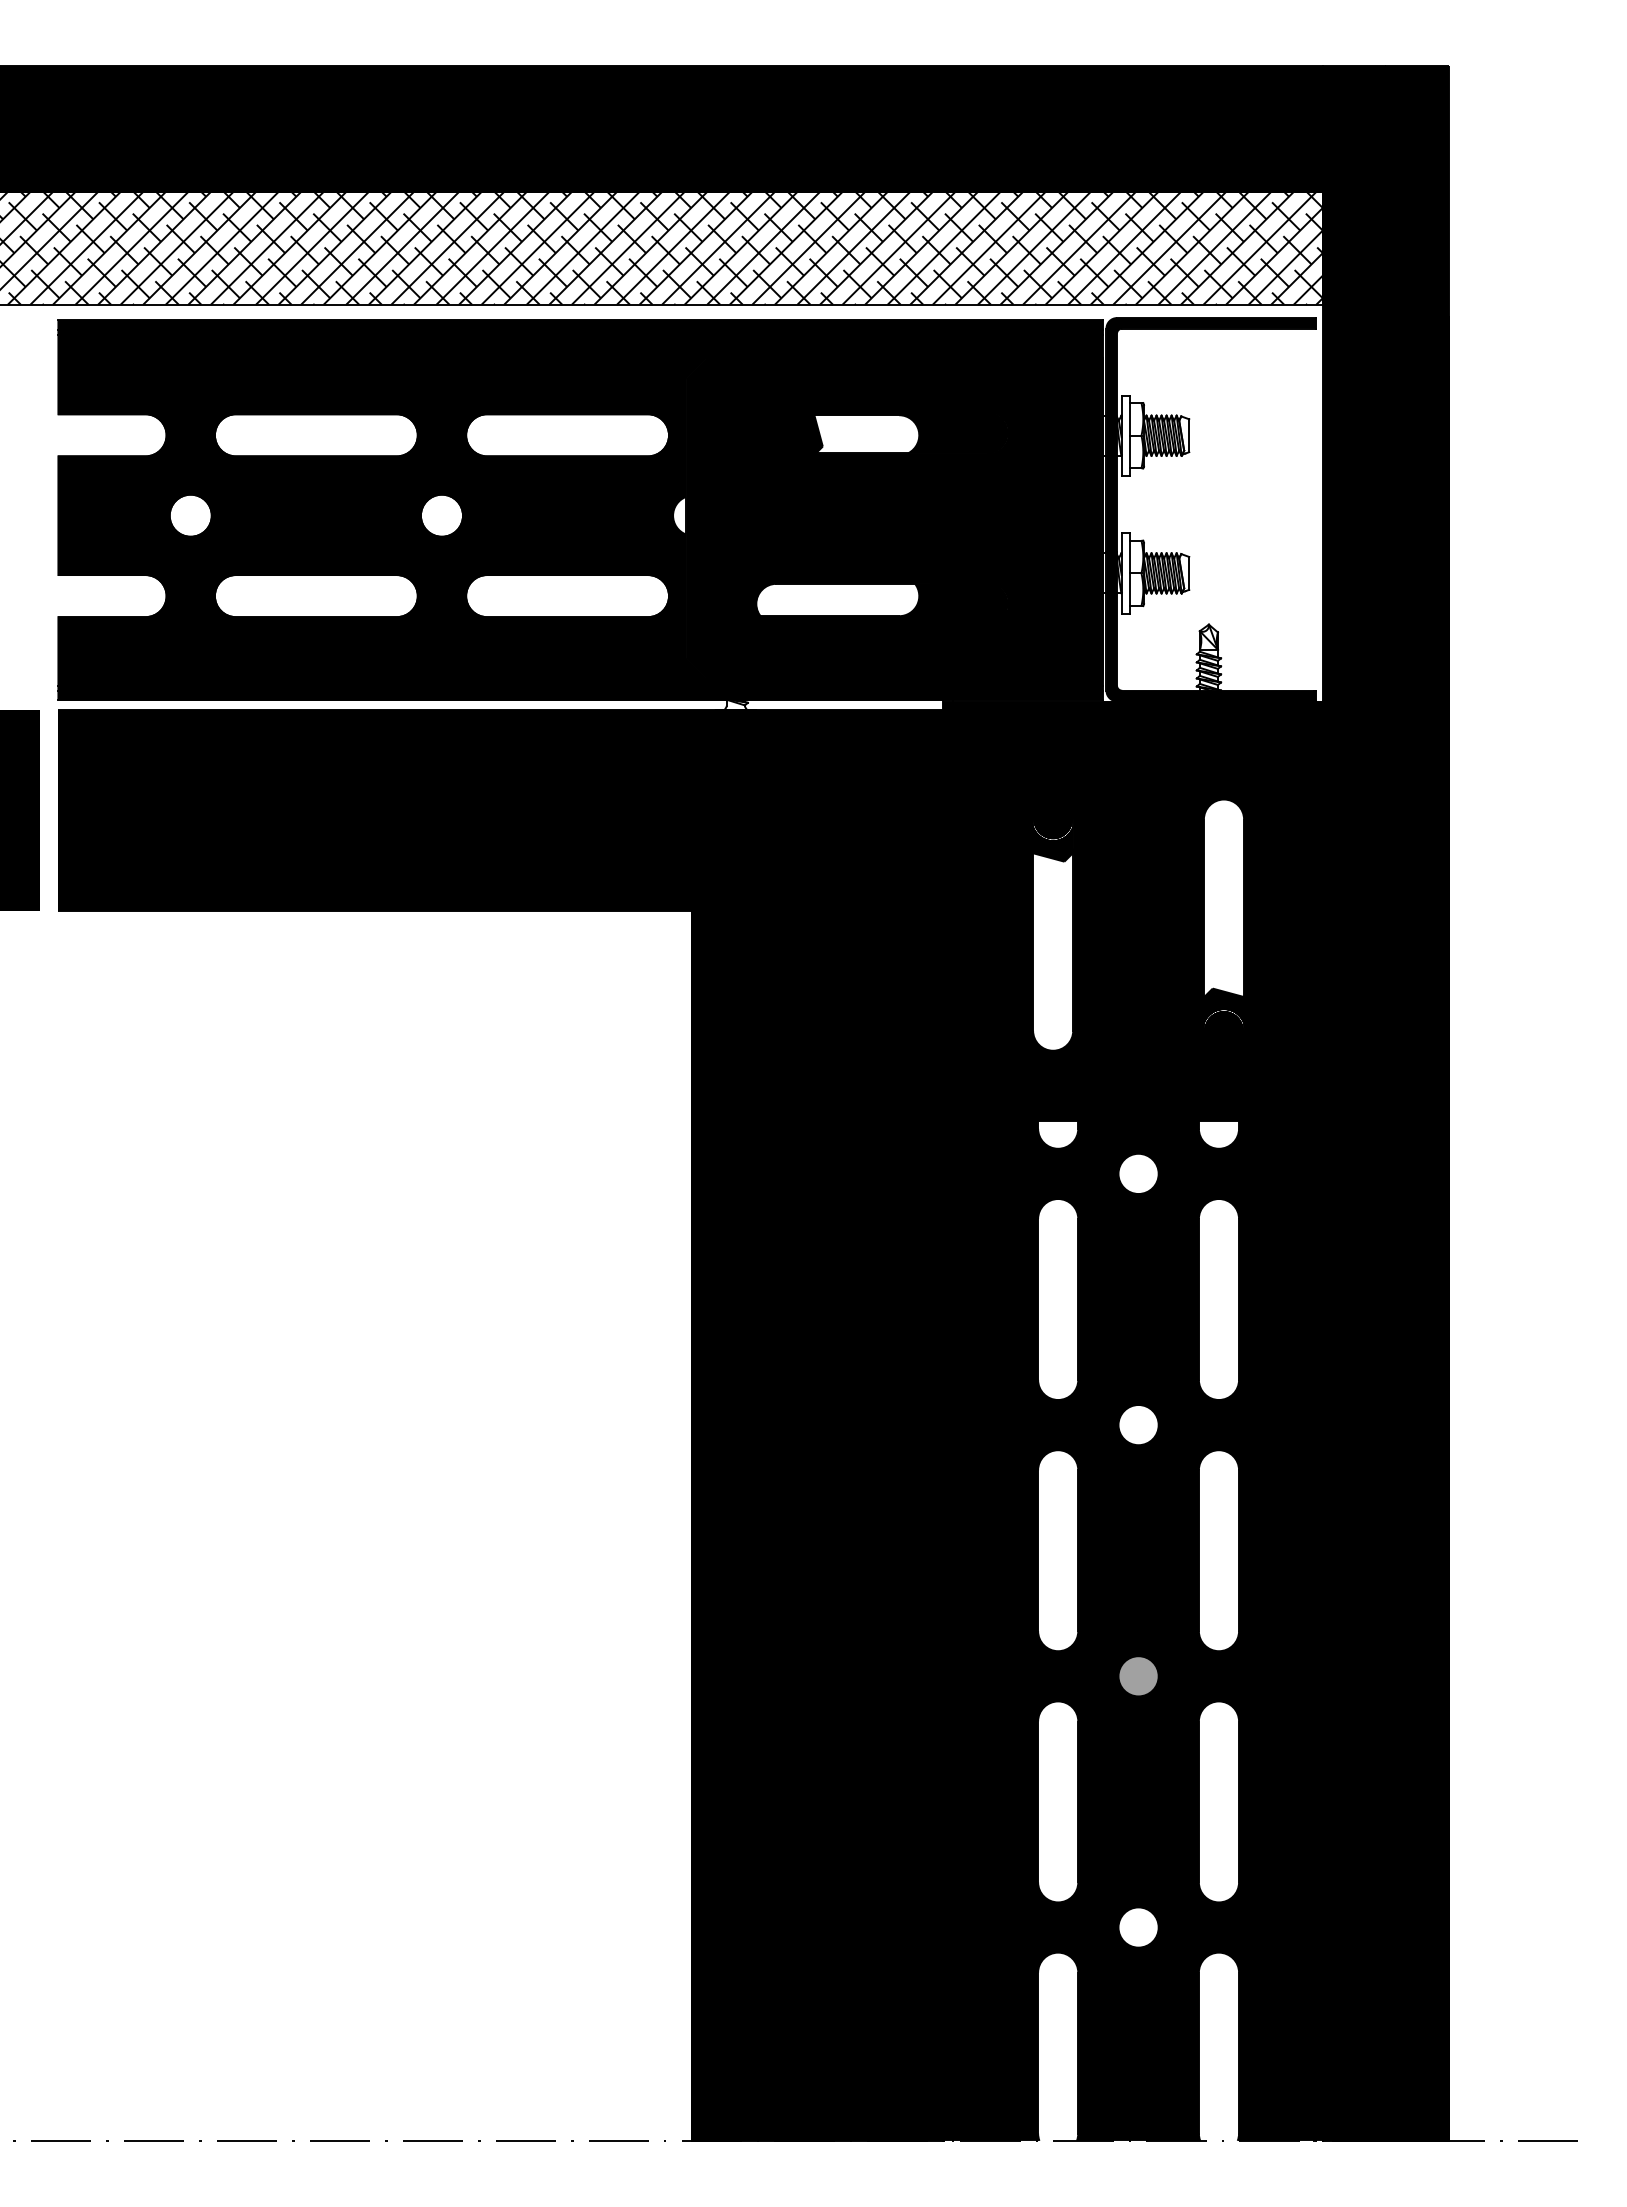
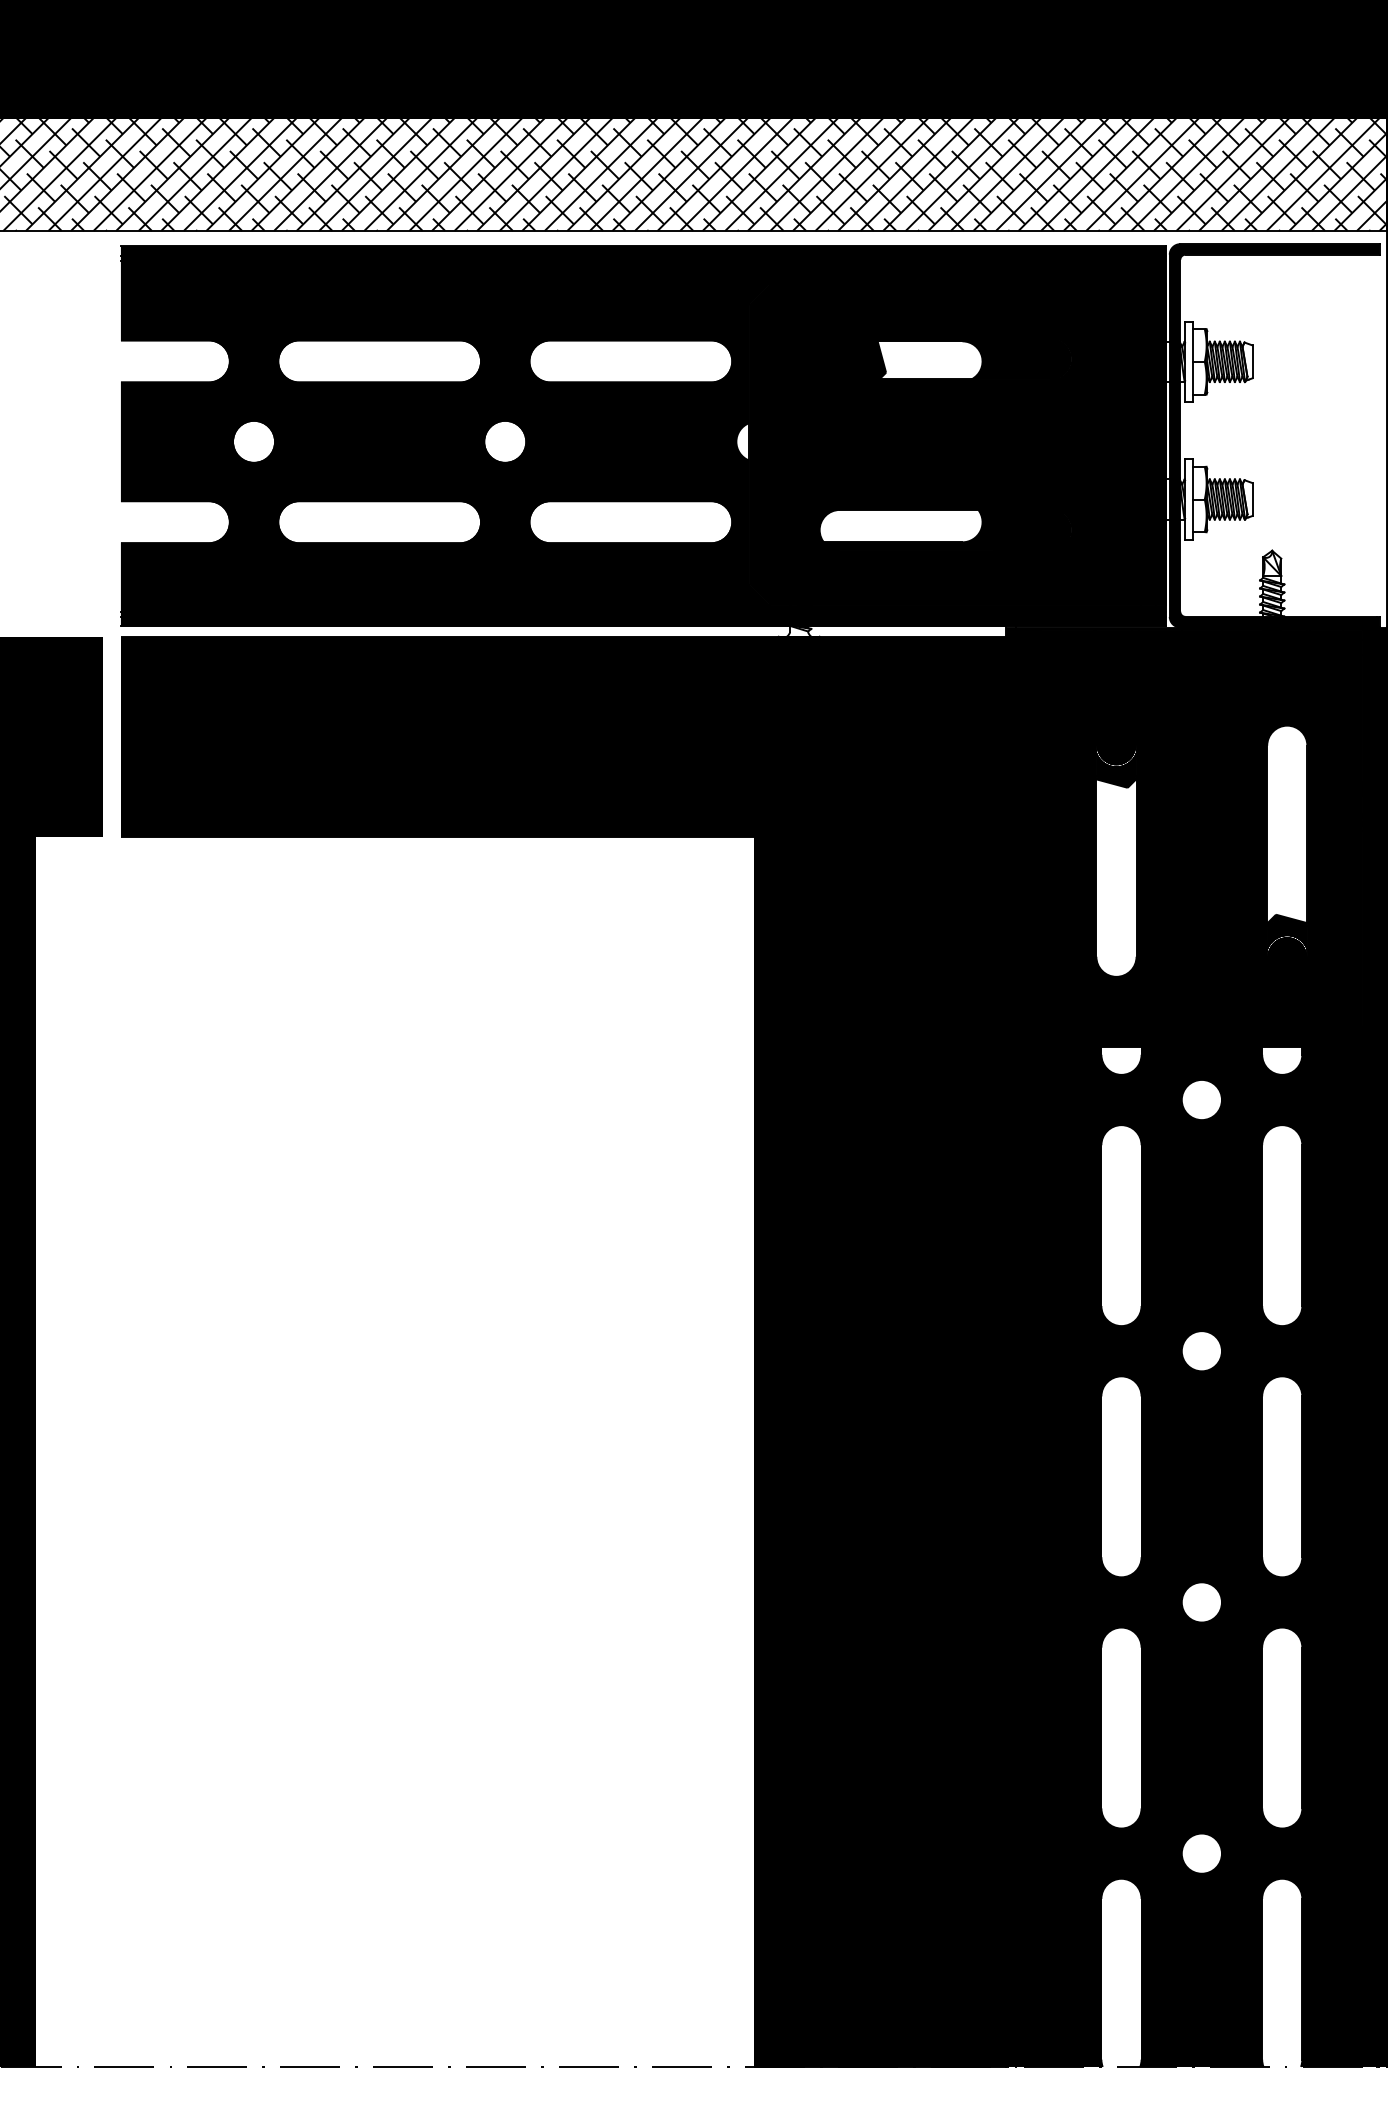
fill: (1138, 1676) -> (1201, 1602), removed

